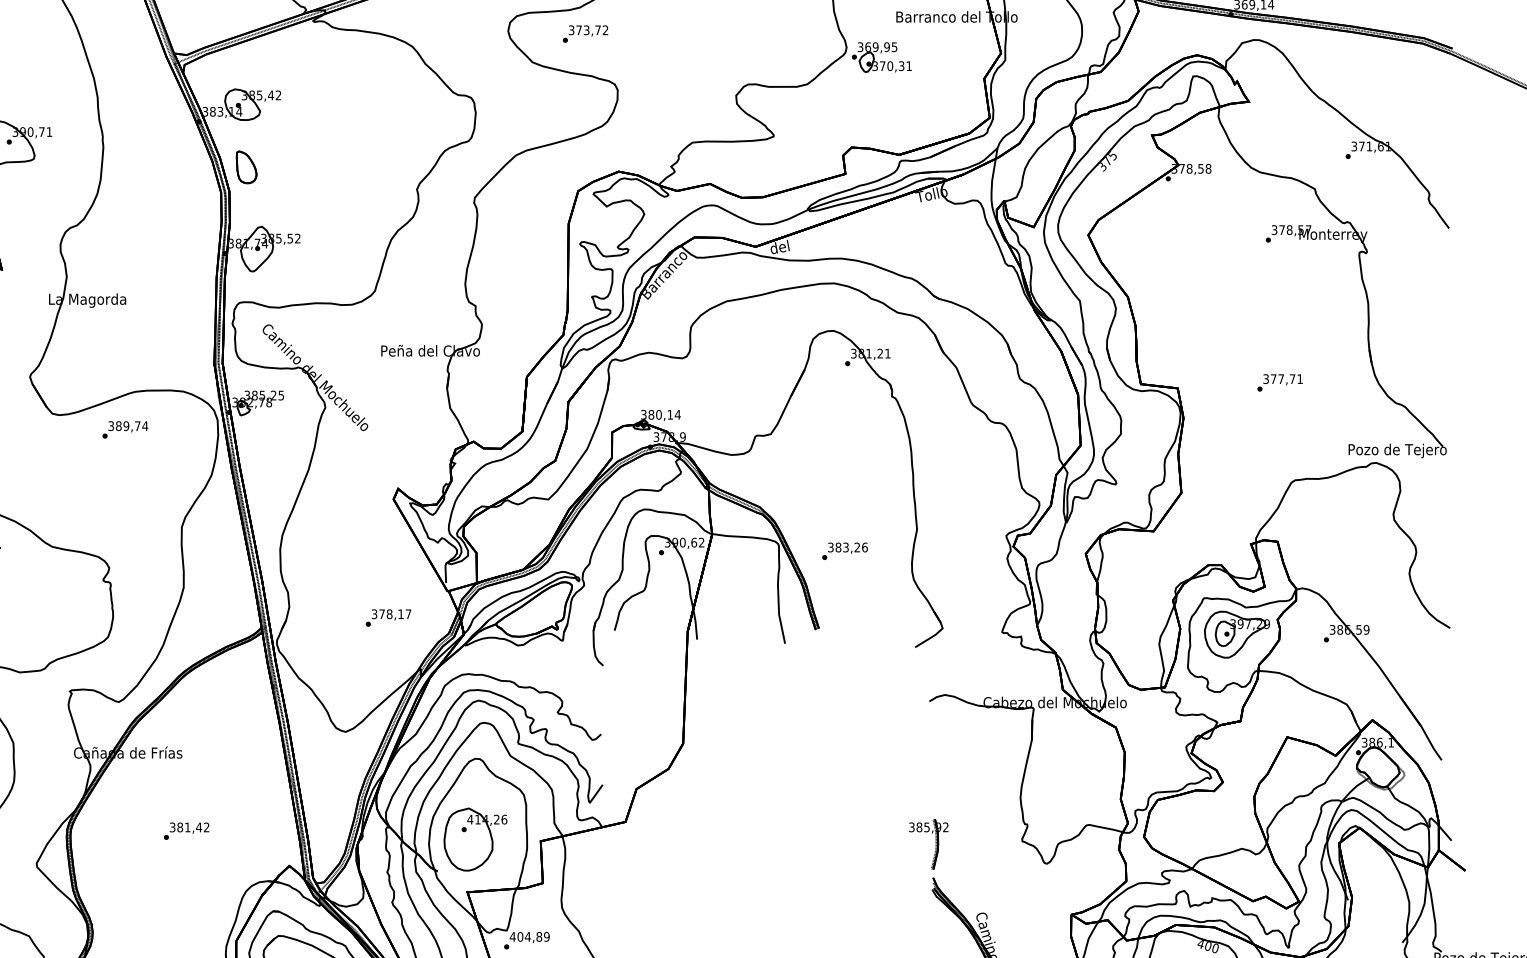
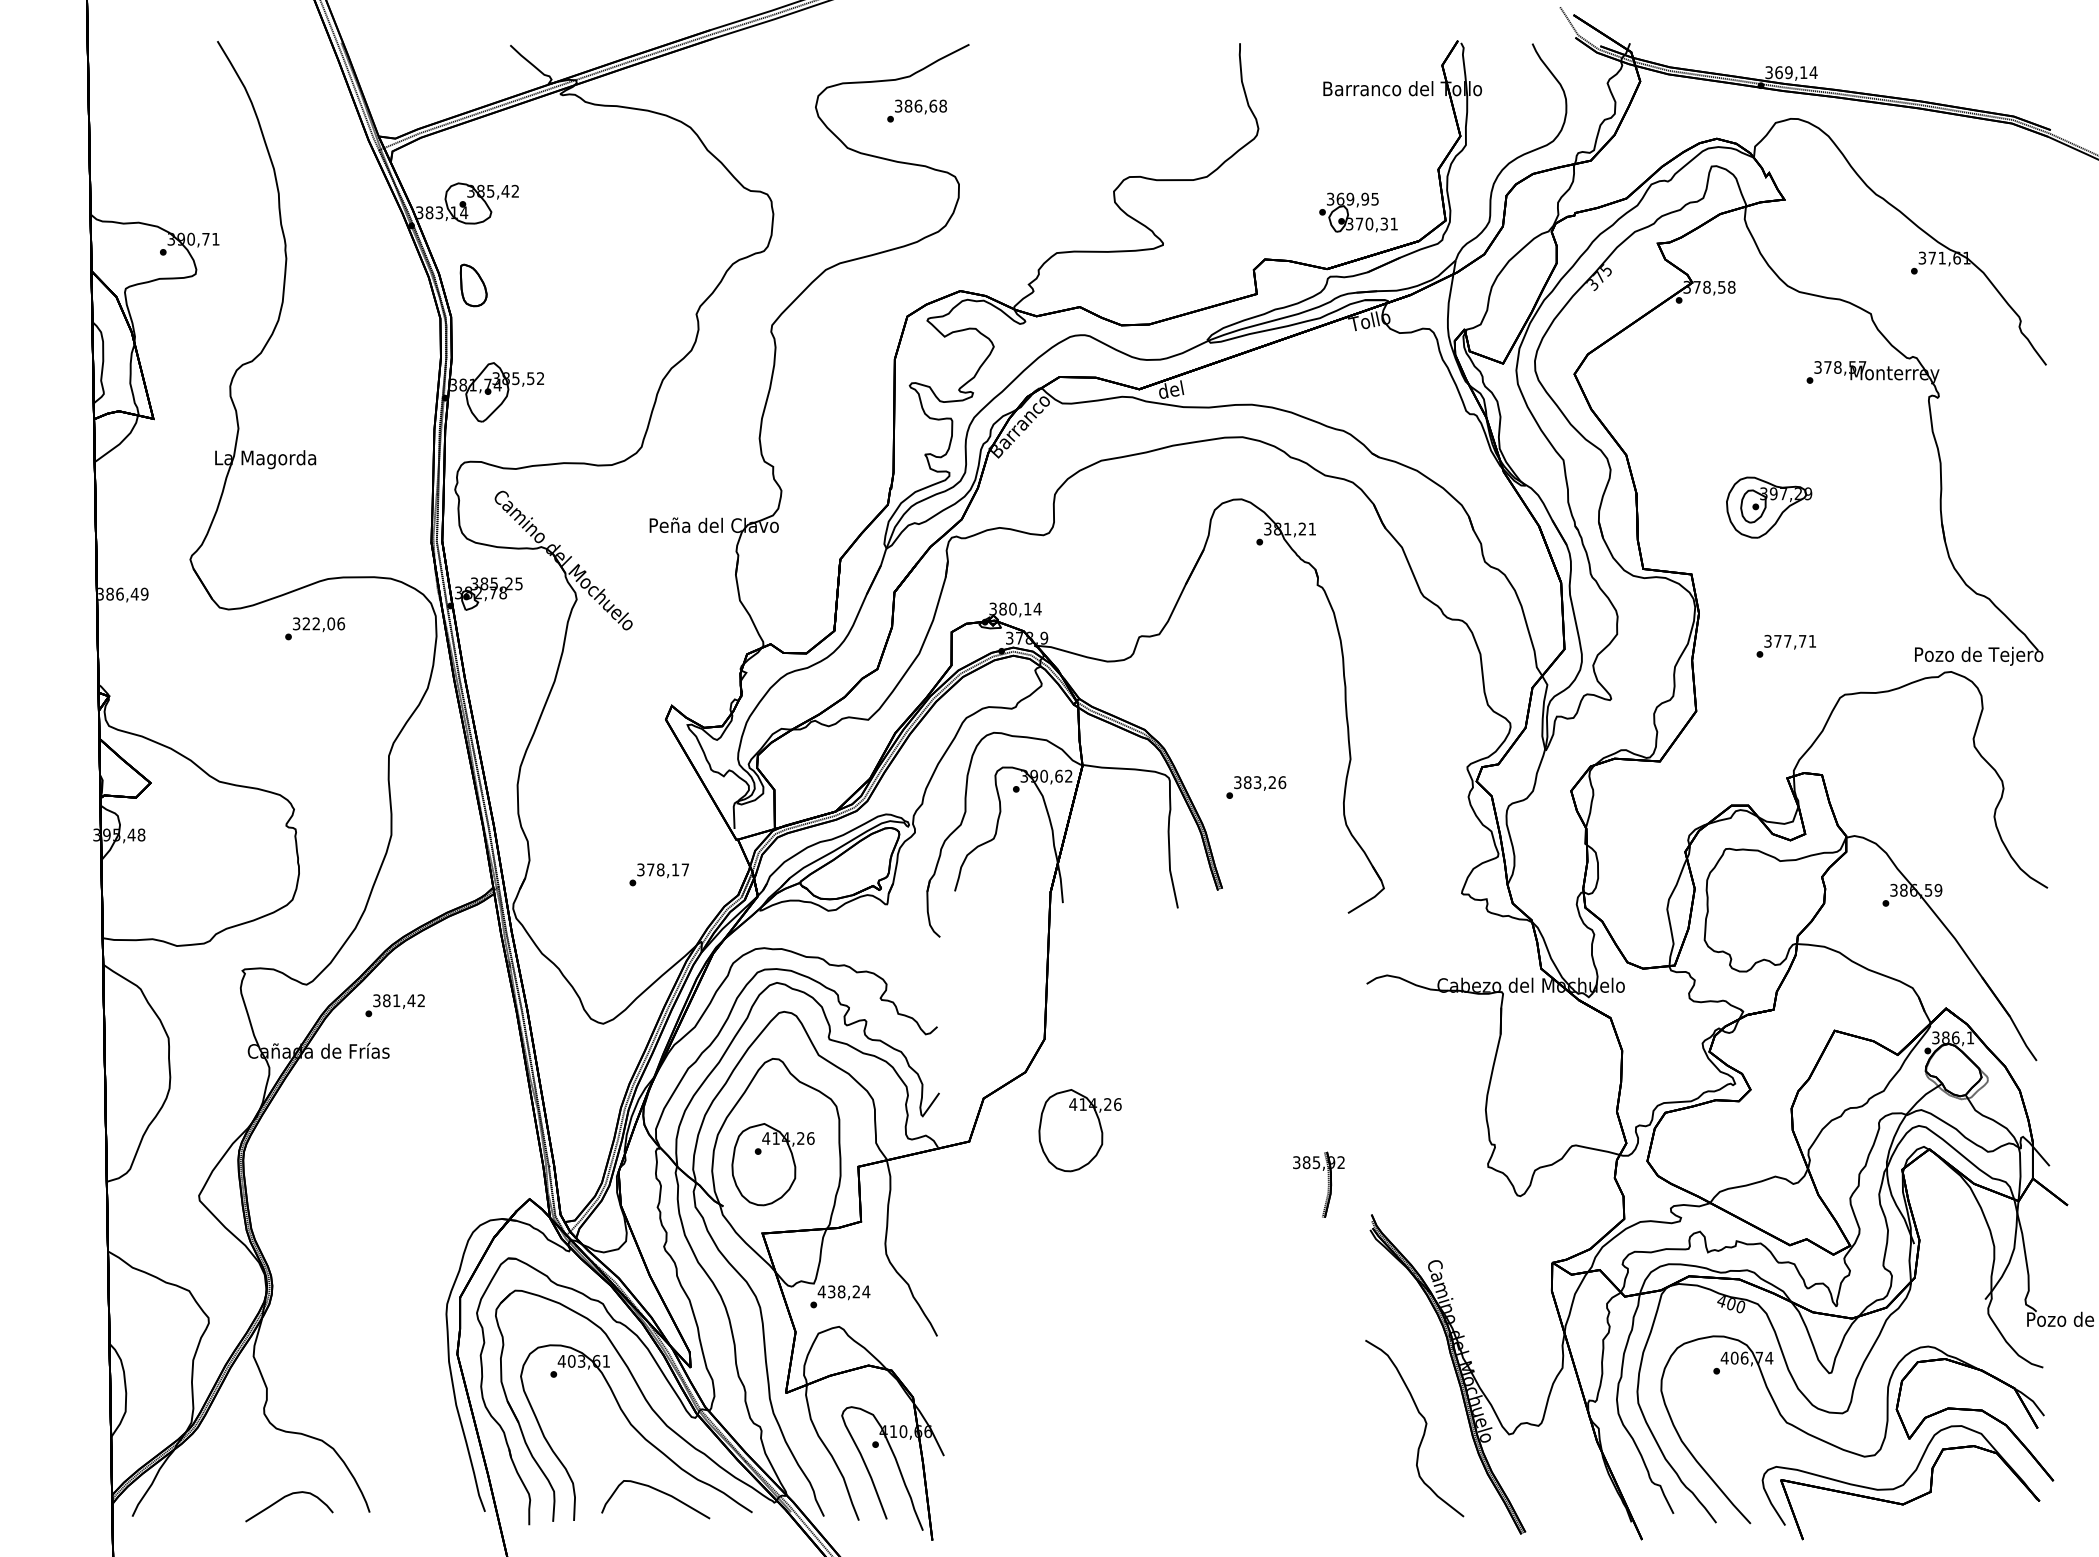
text: (592, 29) -> (925, 105), 373,72 -> 386,68
part: (881, 57) -> (1358, 212), moved
text: (1279, 382) -> (1785, 645), moved
text: (131, 425) -> (323, 623), 389,74 -> 322,06
part: (1237, 634) -> (1769, 507), moved
part: (709, 813) -> (1079, 1130), added
text: (186, 831) -> (394, 1005), moved
part: (935, 841) -> (1327, 1180), moved
text: (533, 936) -> (848, 1291), 404,89 -> 438,24

